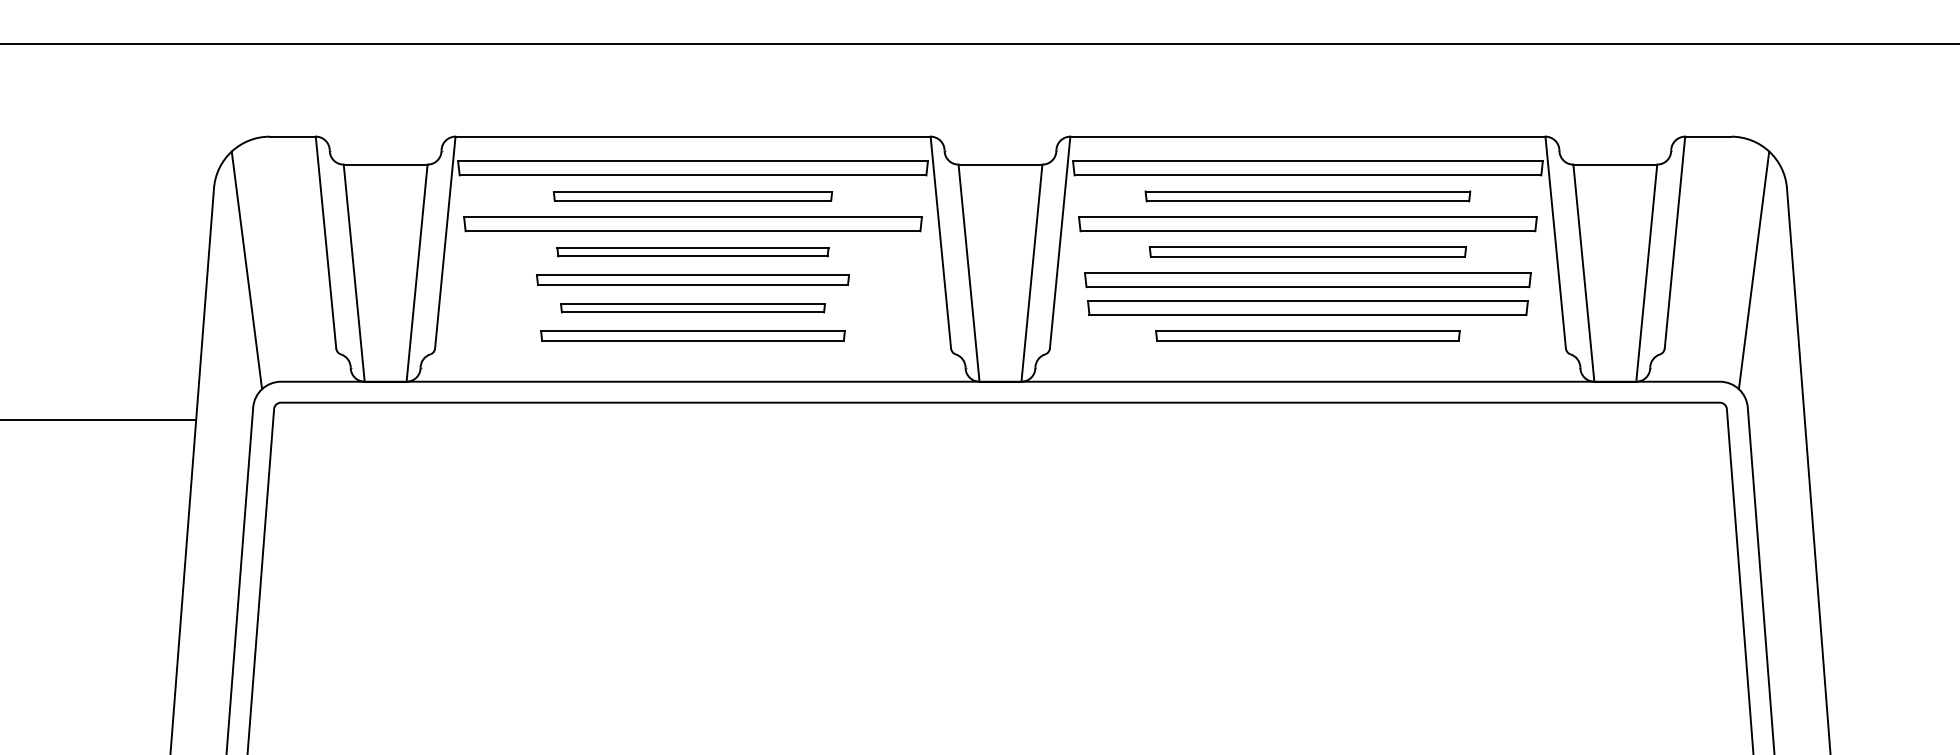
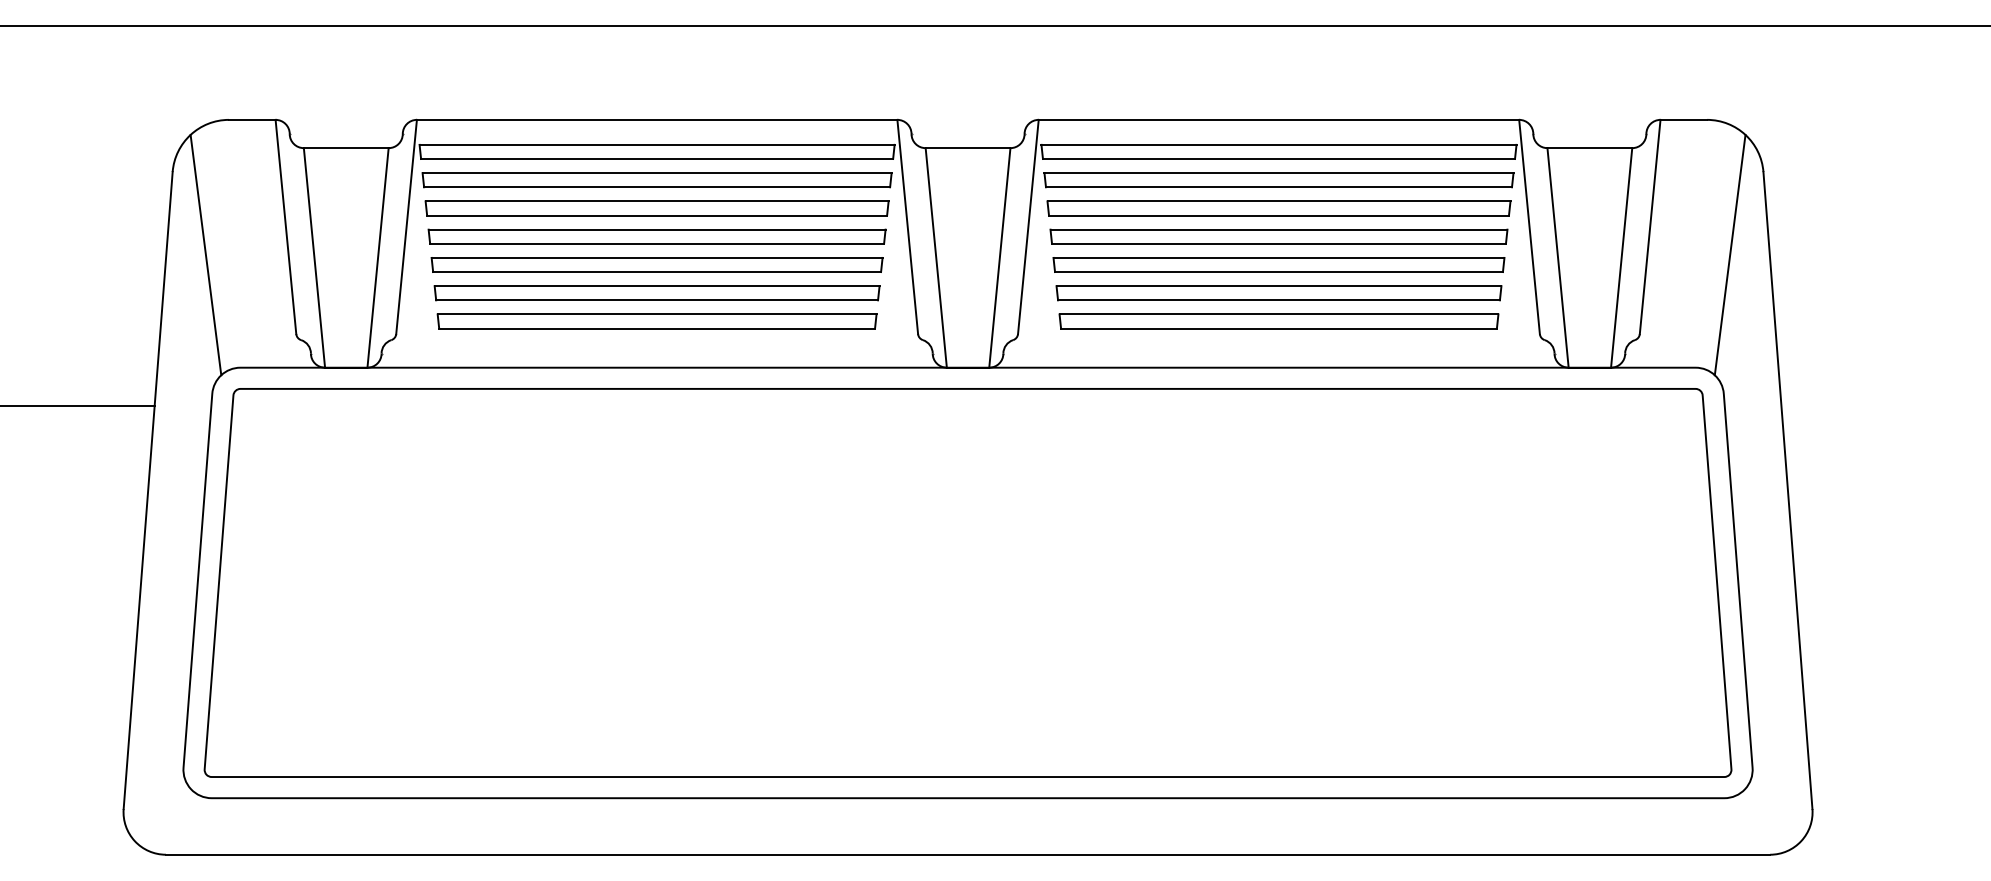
part: (692, 196) -> (656, 180), size x1.67
part: (1307, 196) -> (1278, 180), size x1.43
part: (692, 251) -> (656, 236), size x1.67
part: (1307, 251) -> (1278, 236), size x1.43
part: (692, 279) -> (656, 264), size x1.43
part: (692, 308) -> (656, 293), size x1.67
part: (692, 336) -> (656, 321), size x1.43
part: (1307, 336) -> (1278, 321), size x1.43

